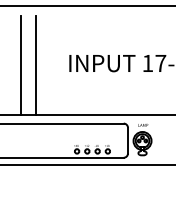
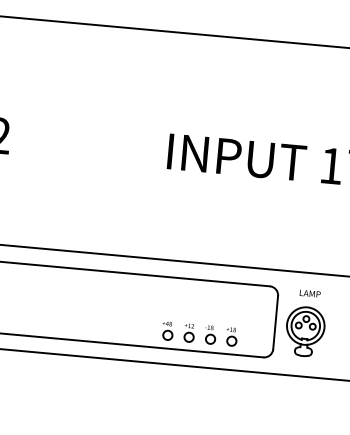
line: (20, 65) -> (66, 146), removed
line: (35, 65) -> (97, 149), removed

